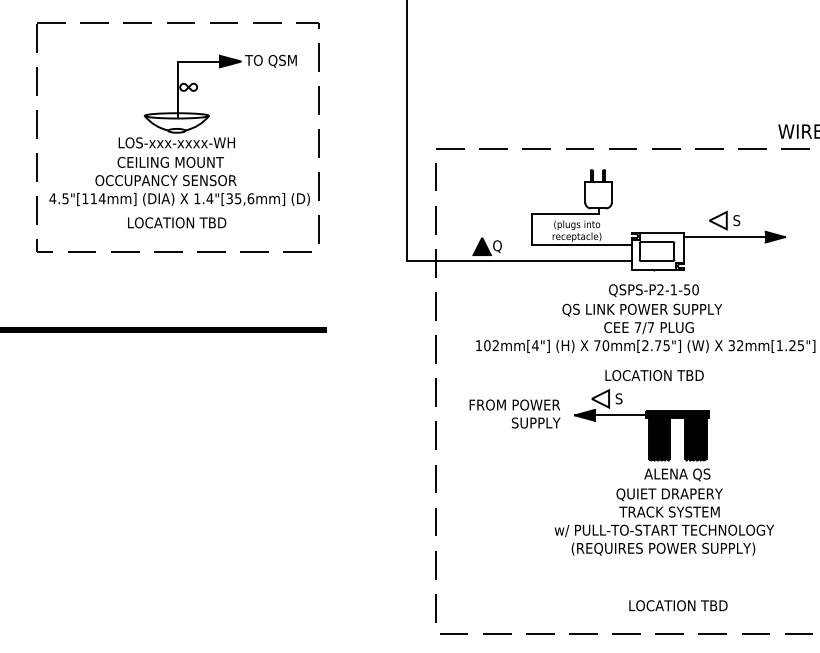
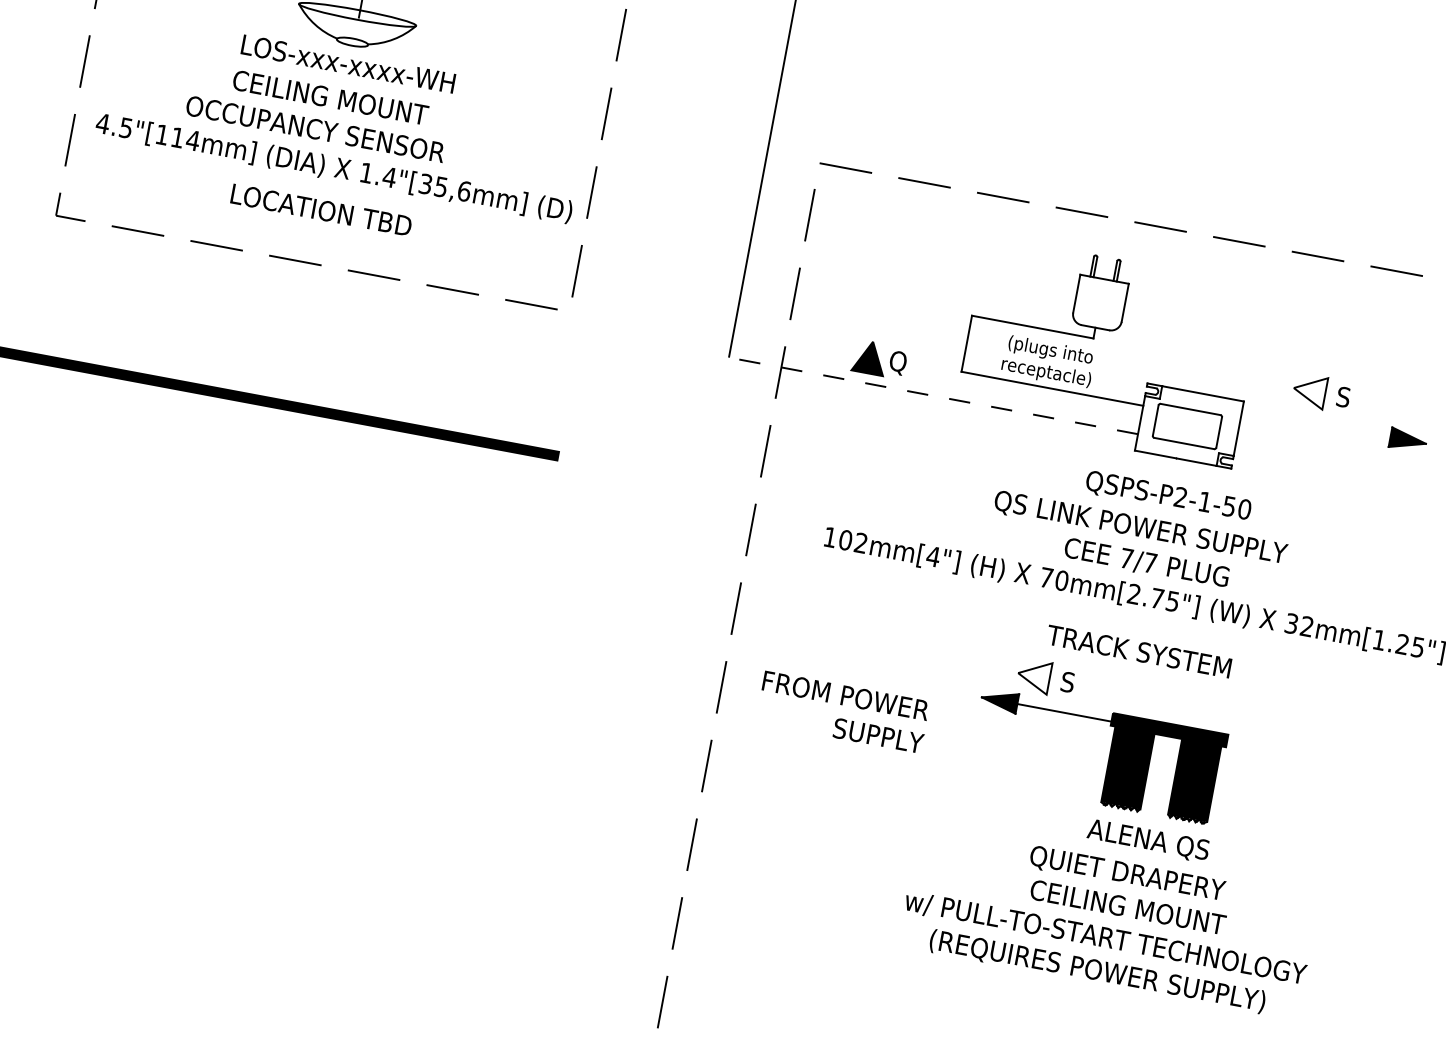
line: (724, 237) -> (1315, 423), removed
line: (519, 260) -> (933, 395), solid -> dashed
text: (653, 375) -> (1138, 651), LOCATION TBD -> TRACK SYSTEM
text: (514, 413) -> (842, 711), moved
text: (672, 511) -> (1126, 906), TRACK SYSTEM -> CEILING MOUNT

